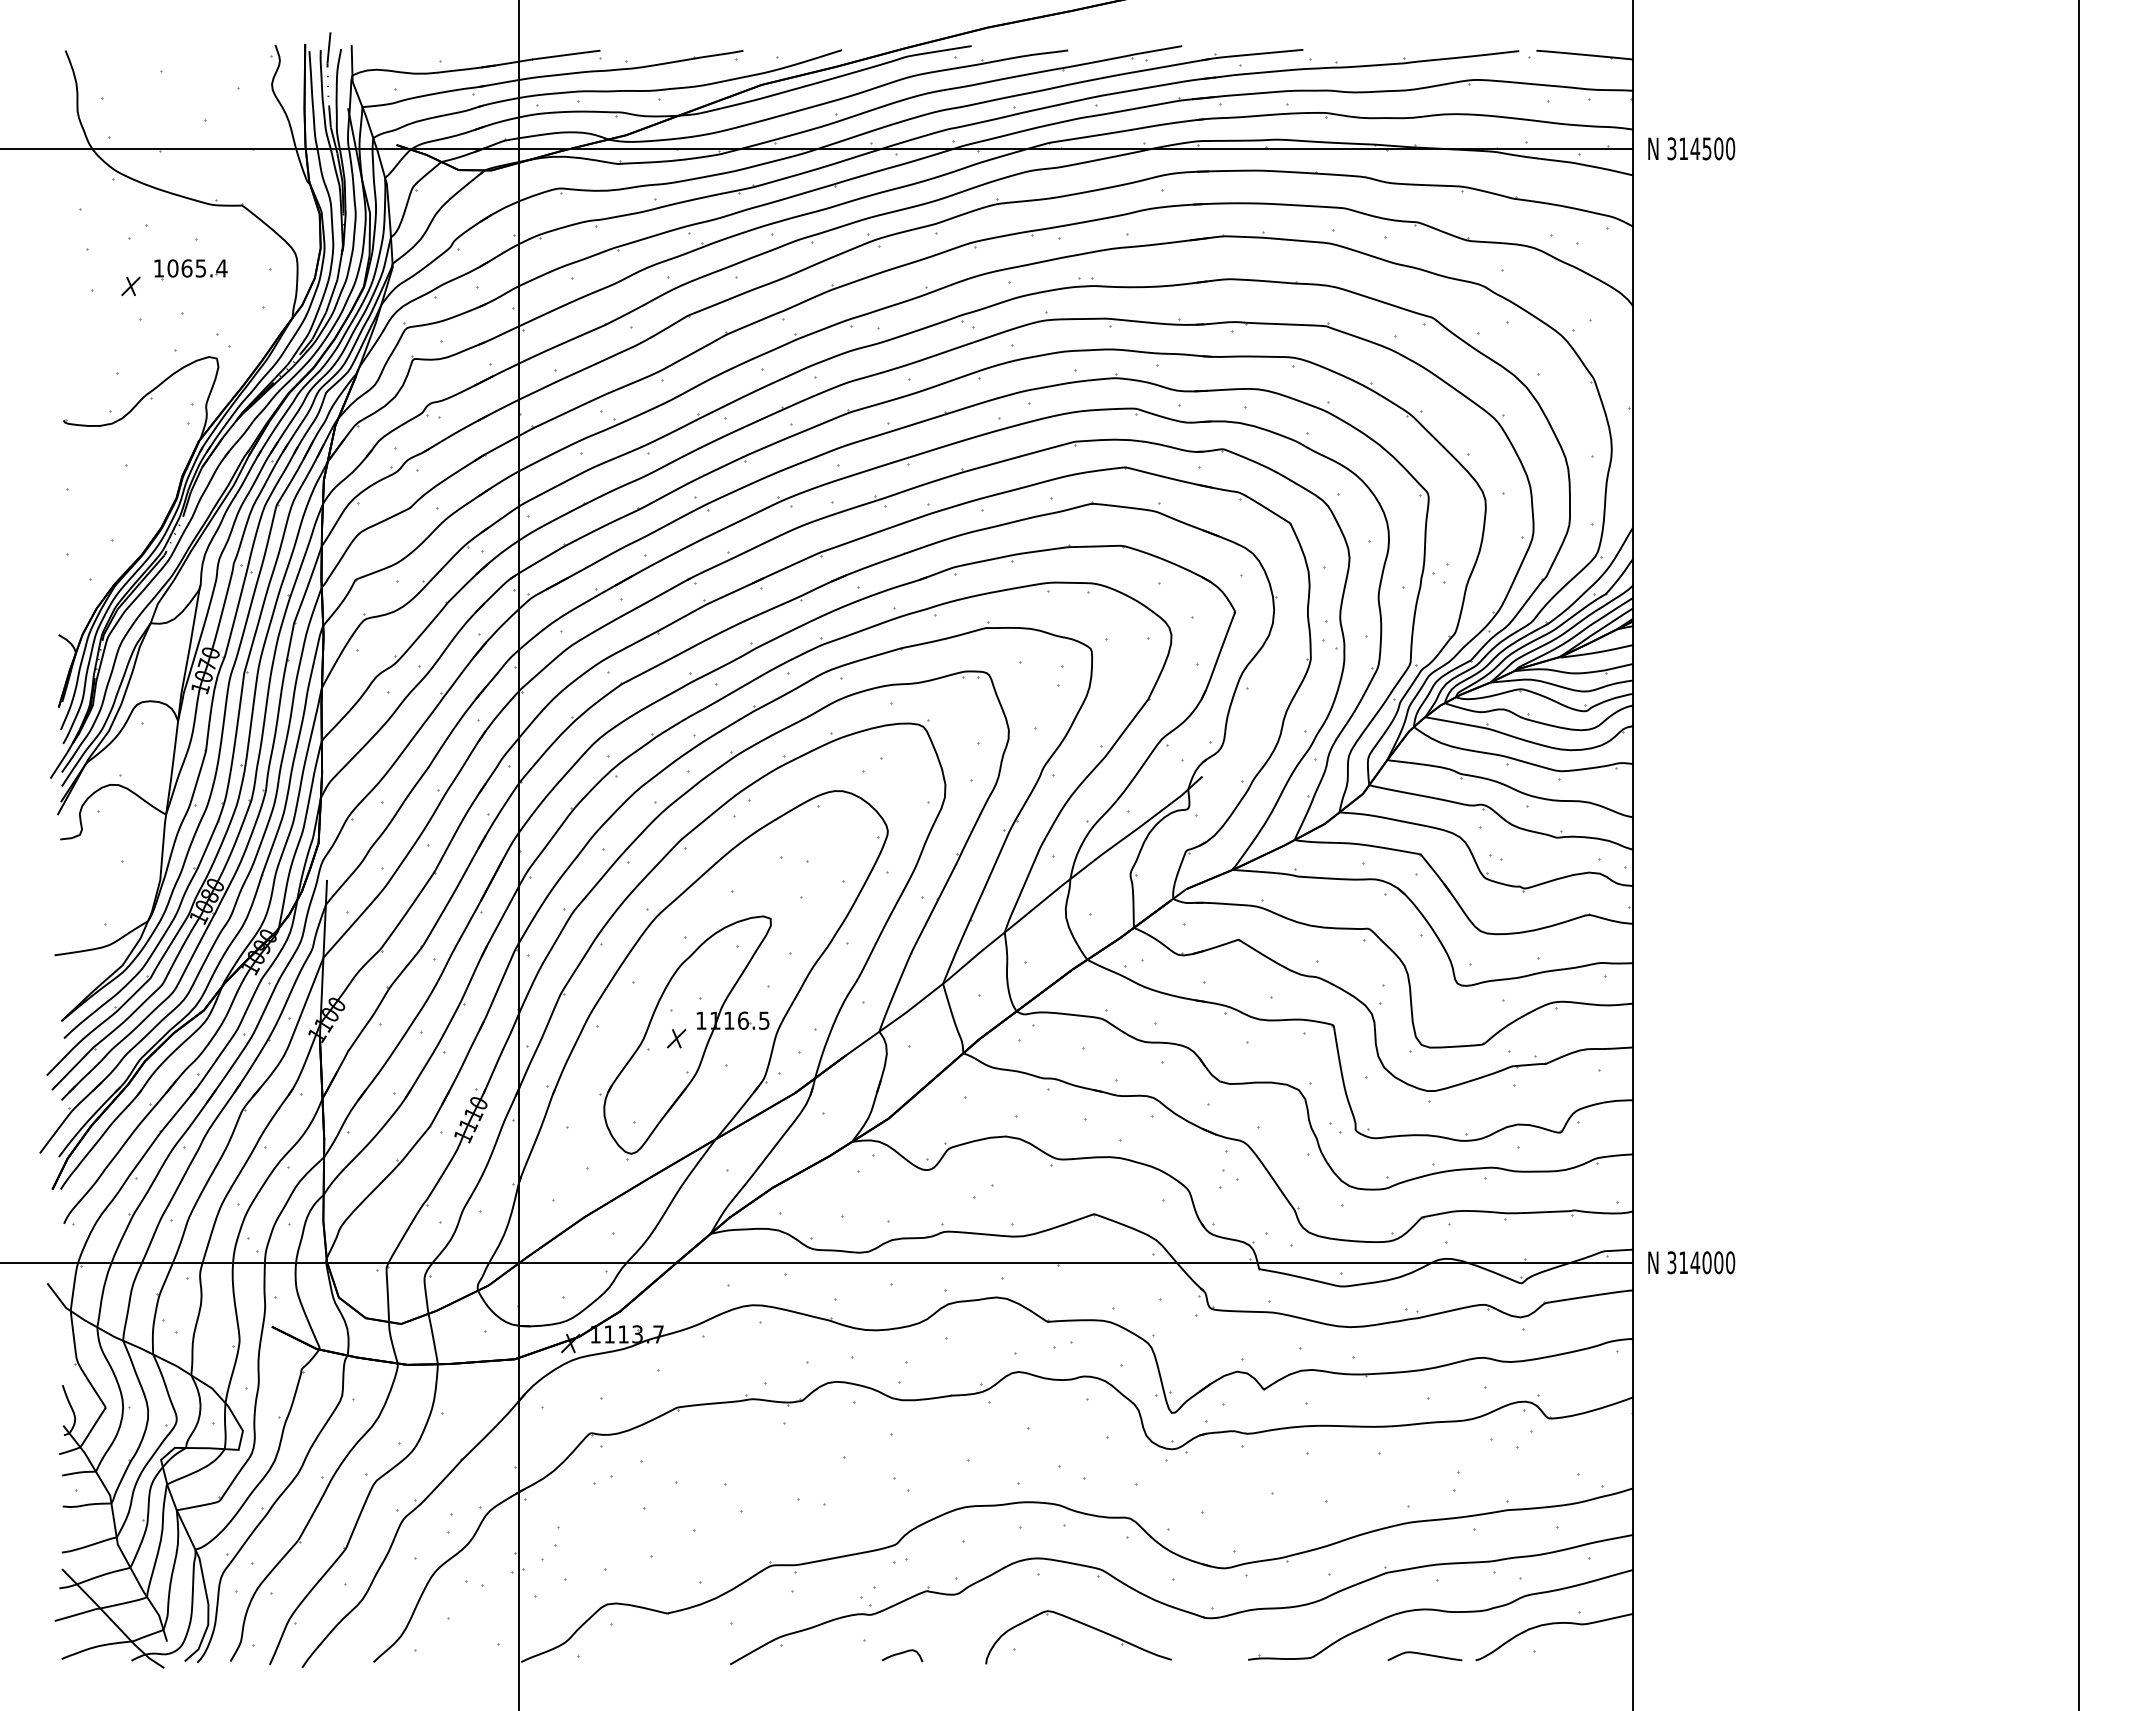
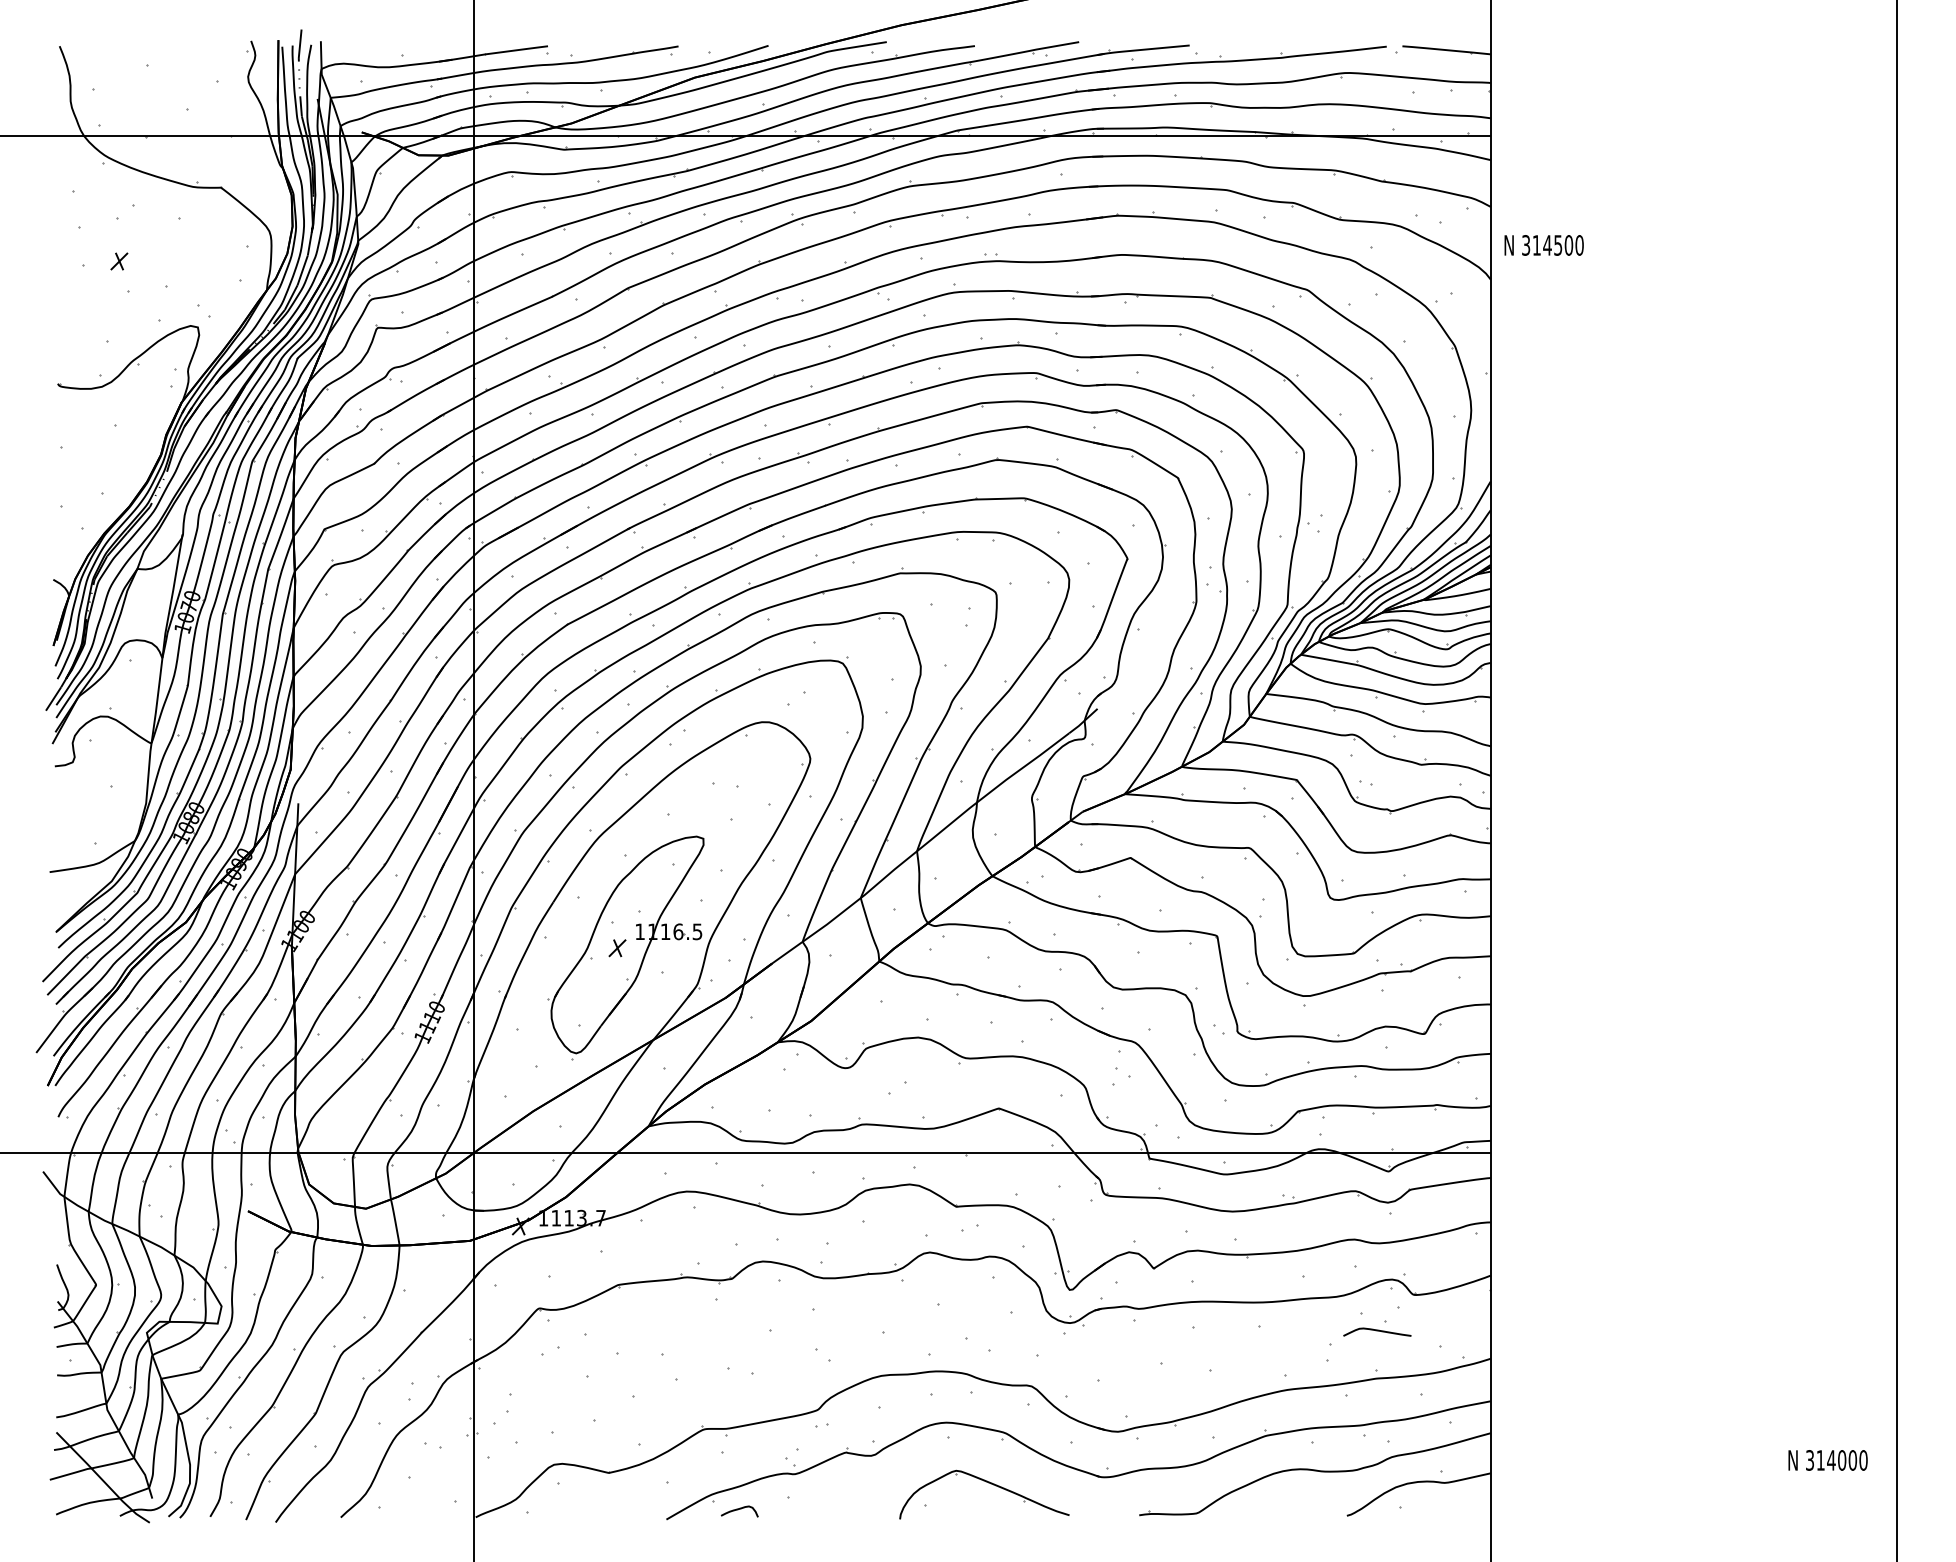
text: (1691, 148) -> (1543, 245), moved
part: (190, 269) -> (173, 246), removed
text: (1691, 1262) -> (1827, 1460), moved
curve: (902, 1653) -> (739, 1509), moved
curve: (1424, 1655) -> (1376, 1331), moved

